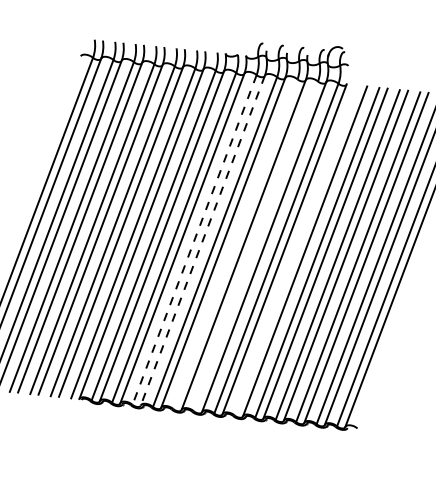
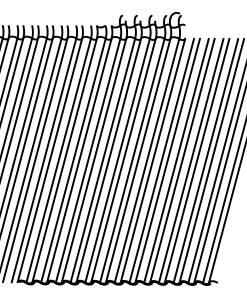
line: (194, 240) -> (88, 160), dashed -> solid
line: (202, 241) -> (93, 161), dashed -> solid
line: (235, 244) -> (117, 160), added
line: (255, 246) -> (132, 160), added
line: (296, 250) -> (161, 160), added

